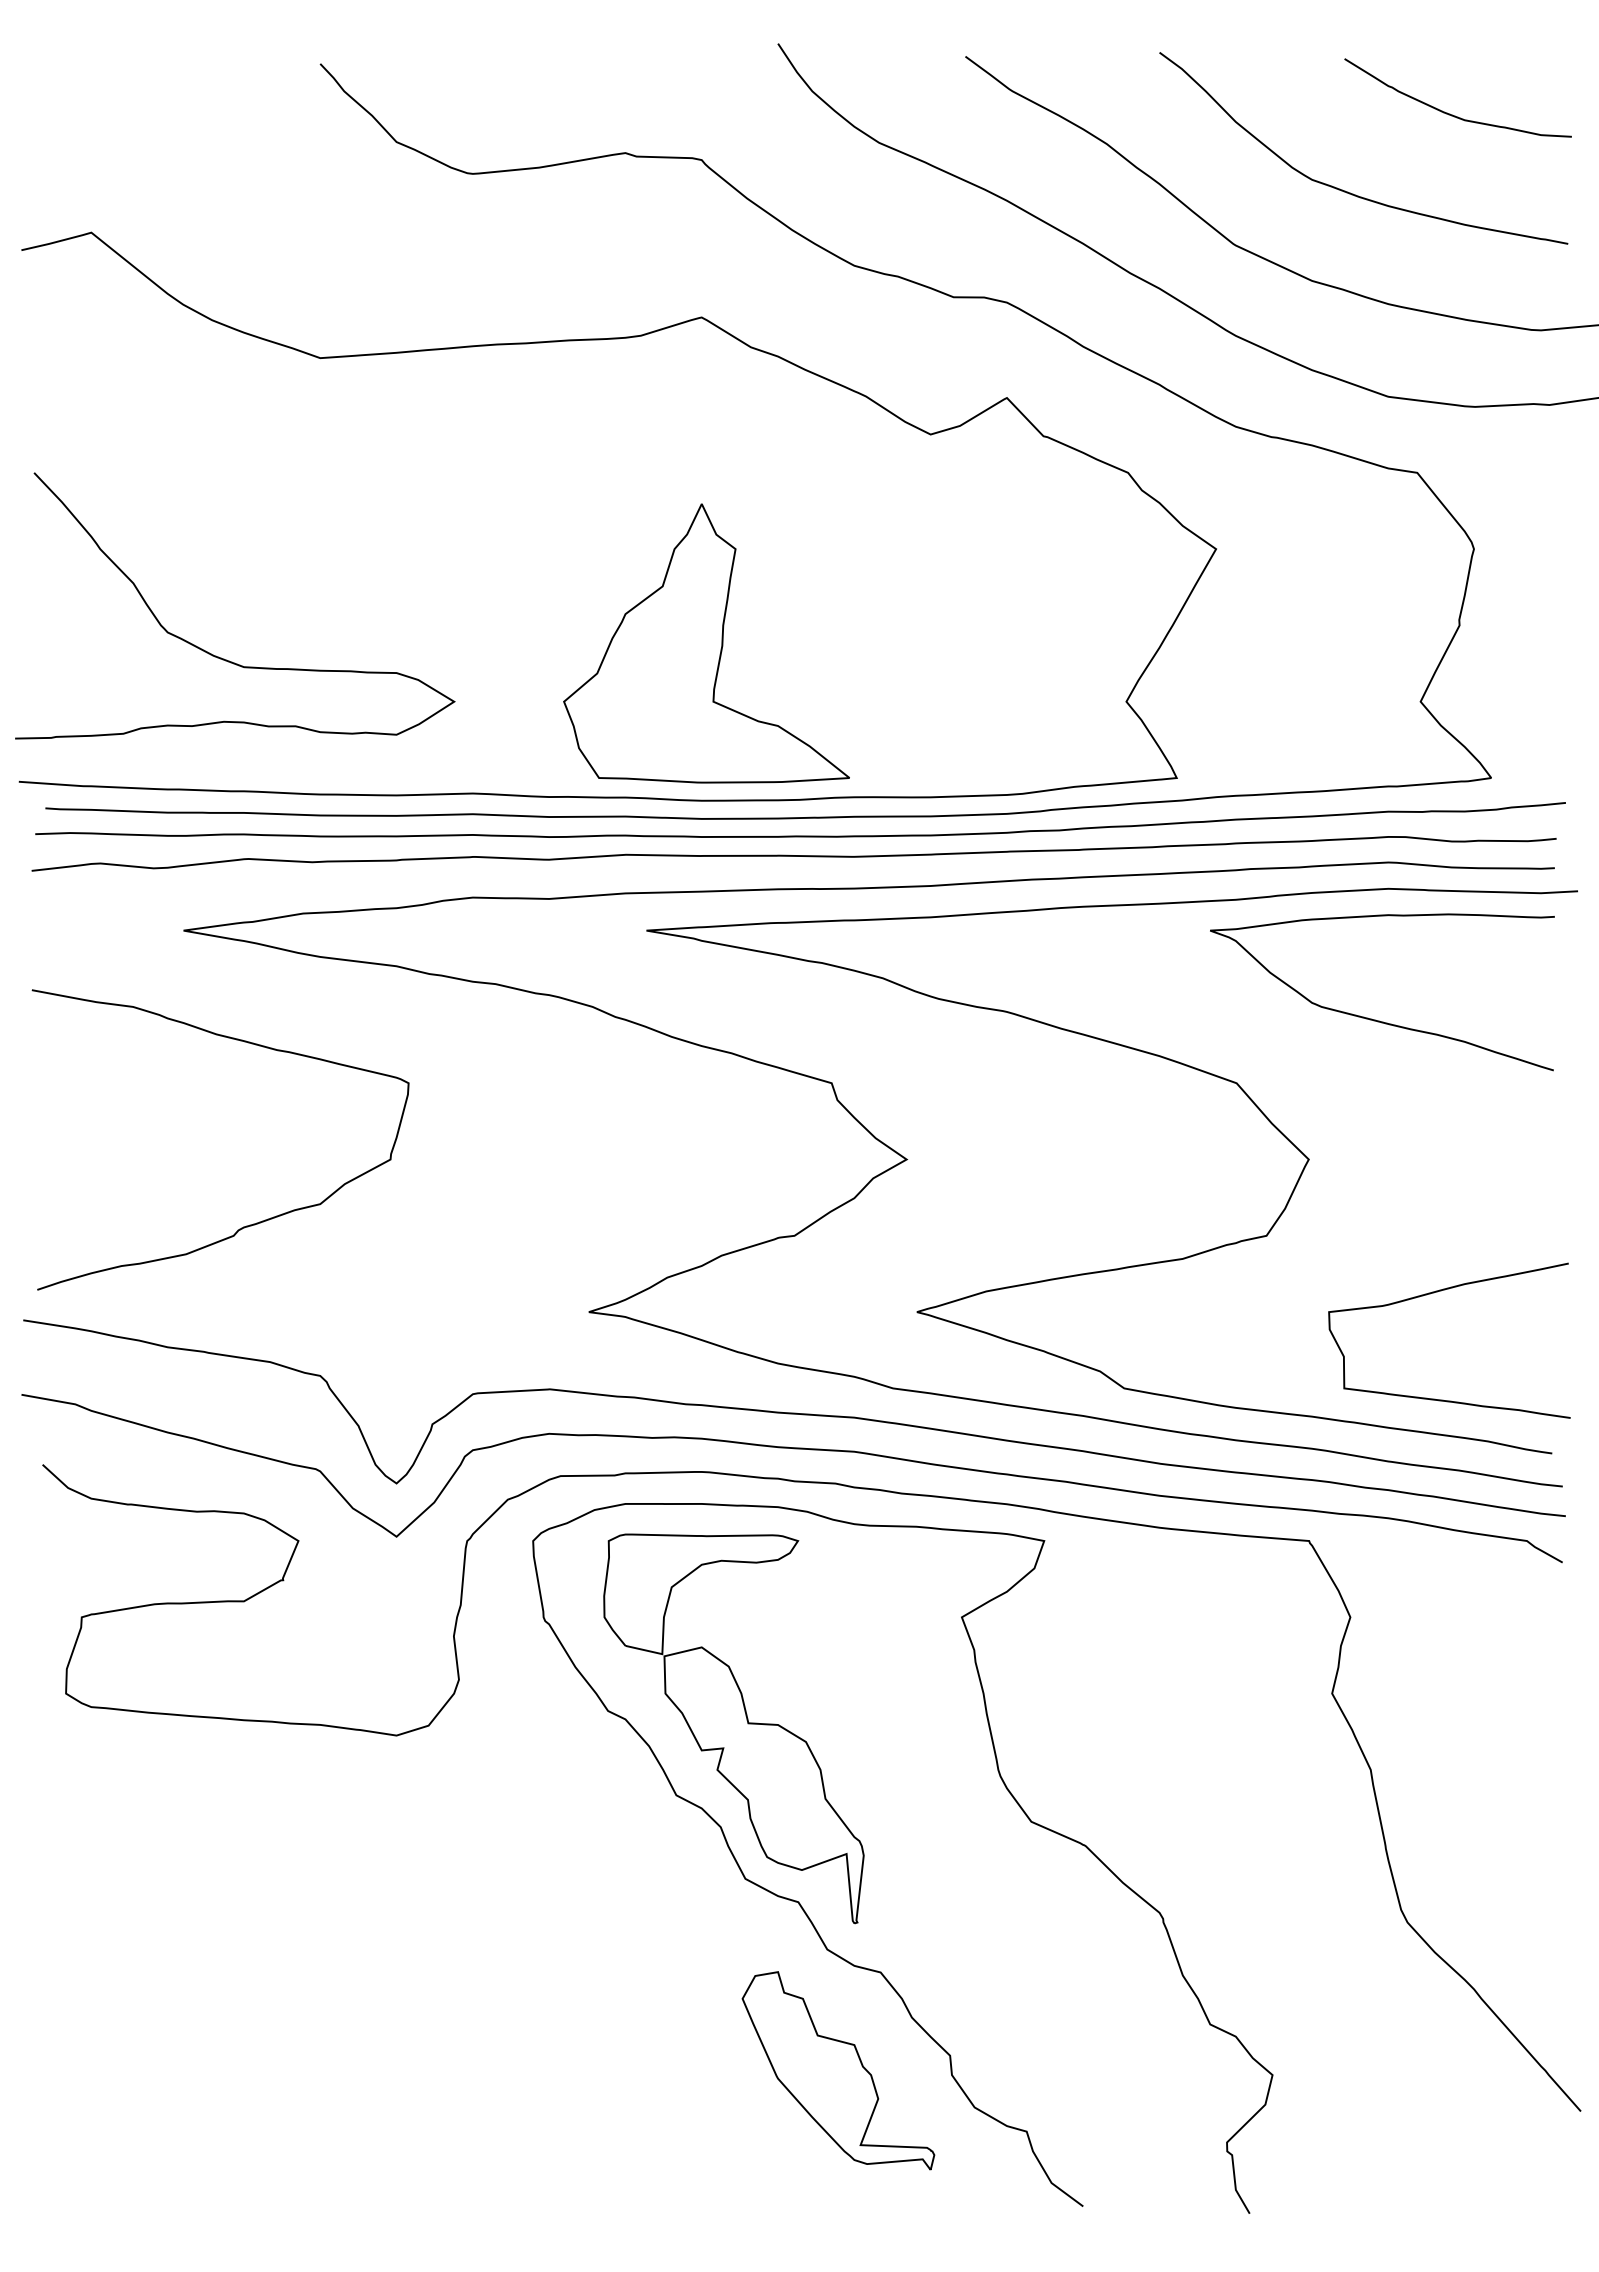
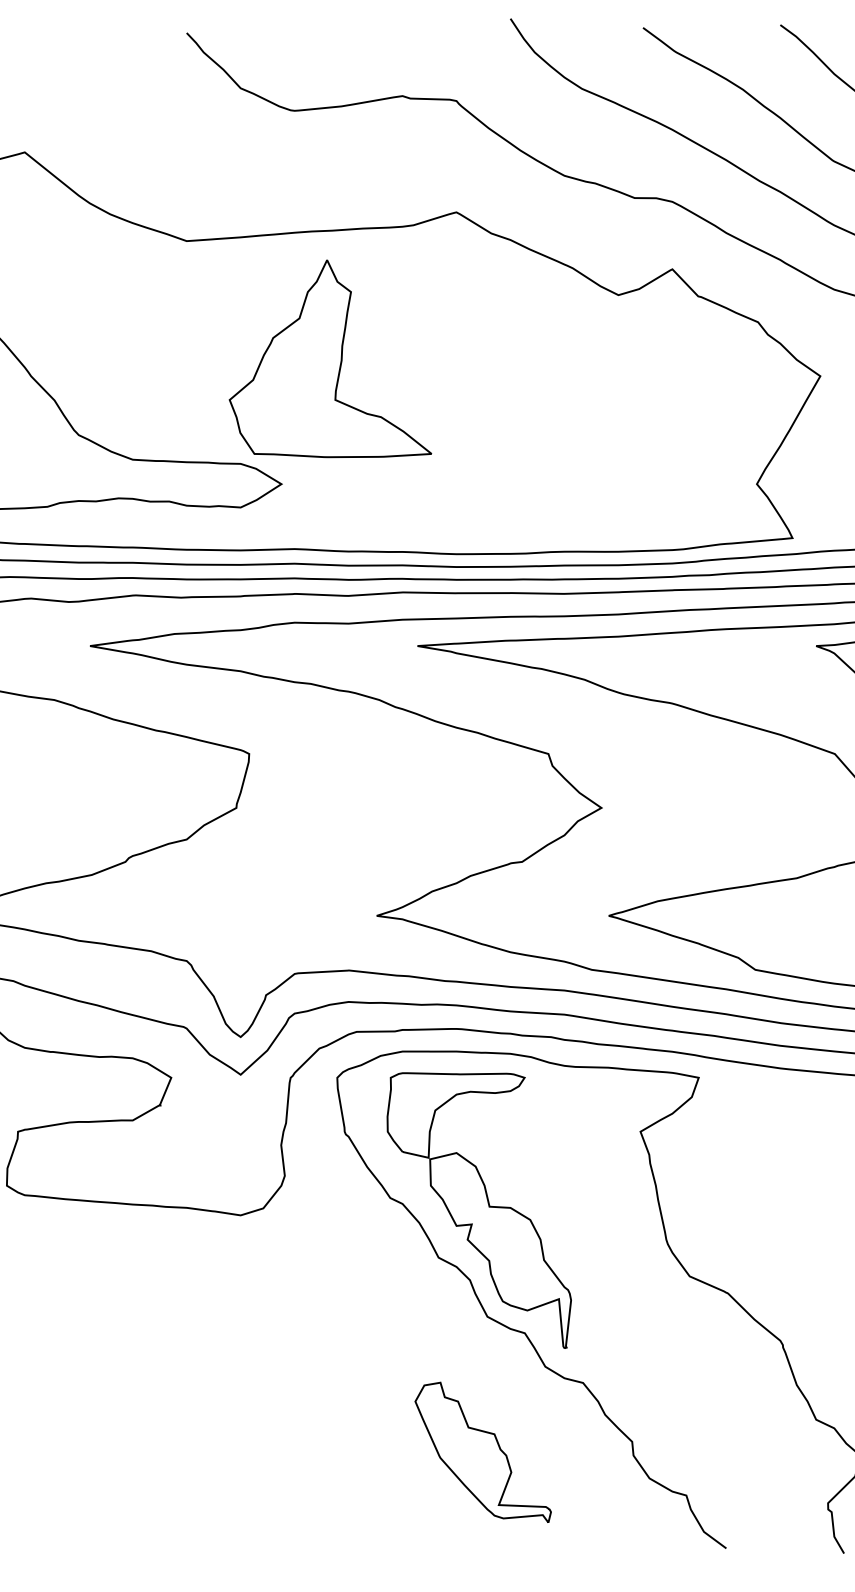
part: (706, 643) -> (330, 358), moved
part: (838, 2070) -> (483, 1452), moved

